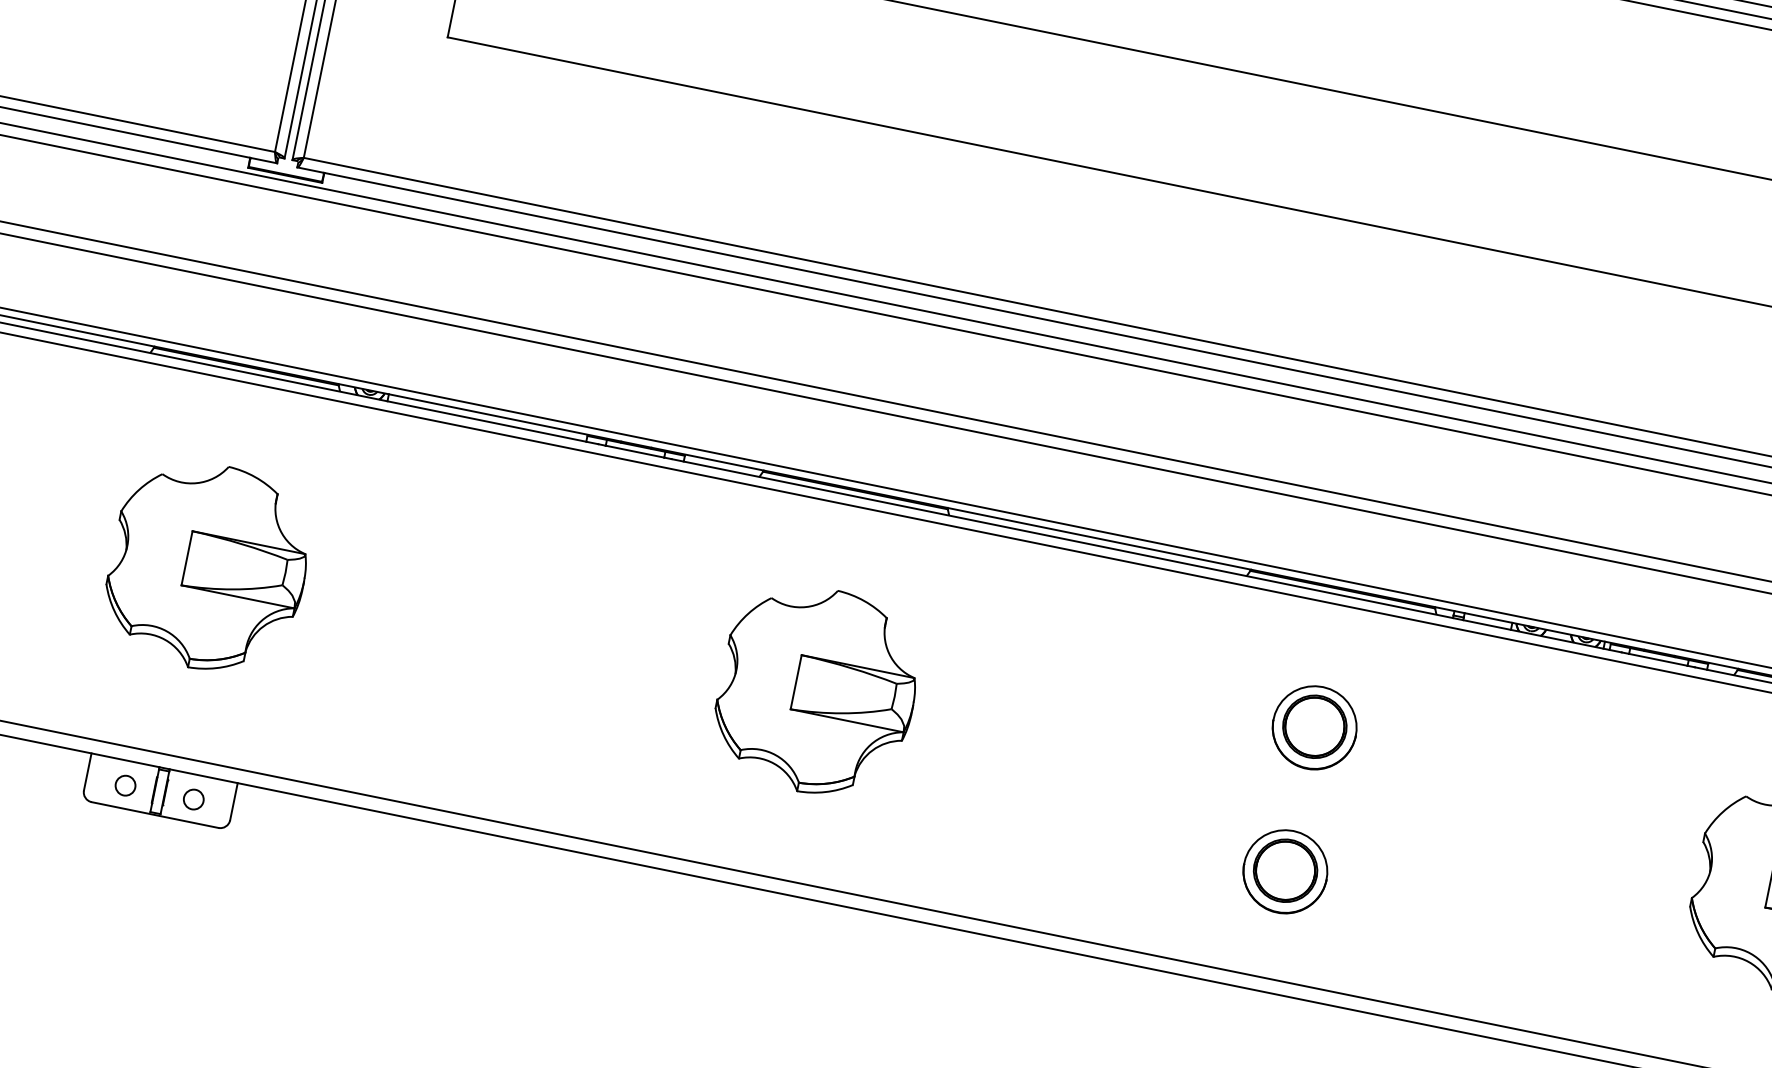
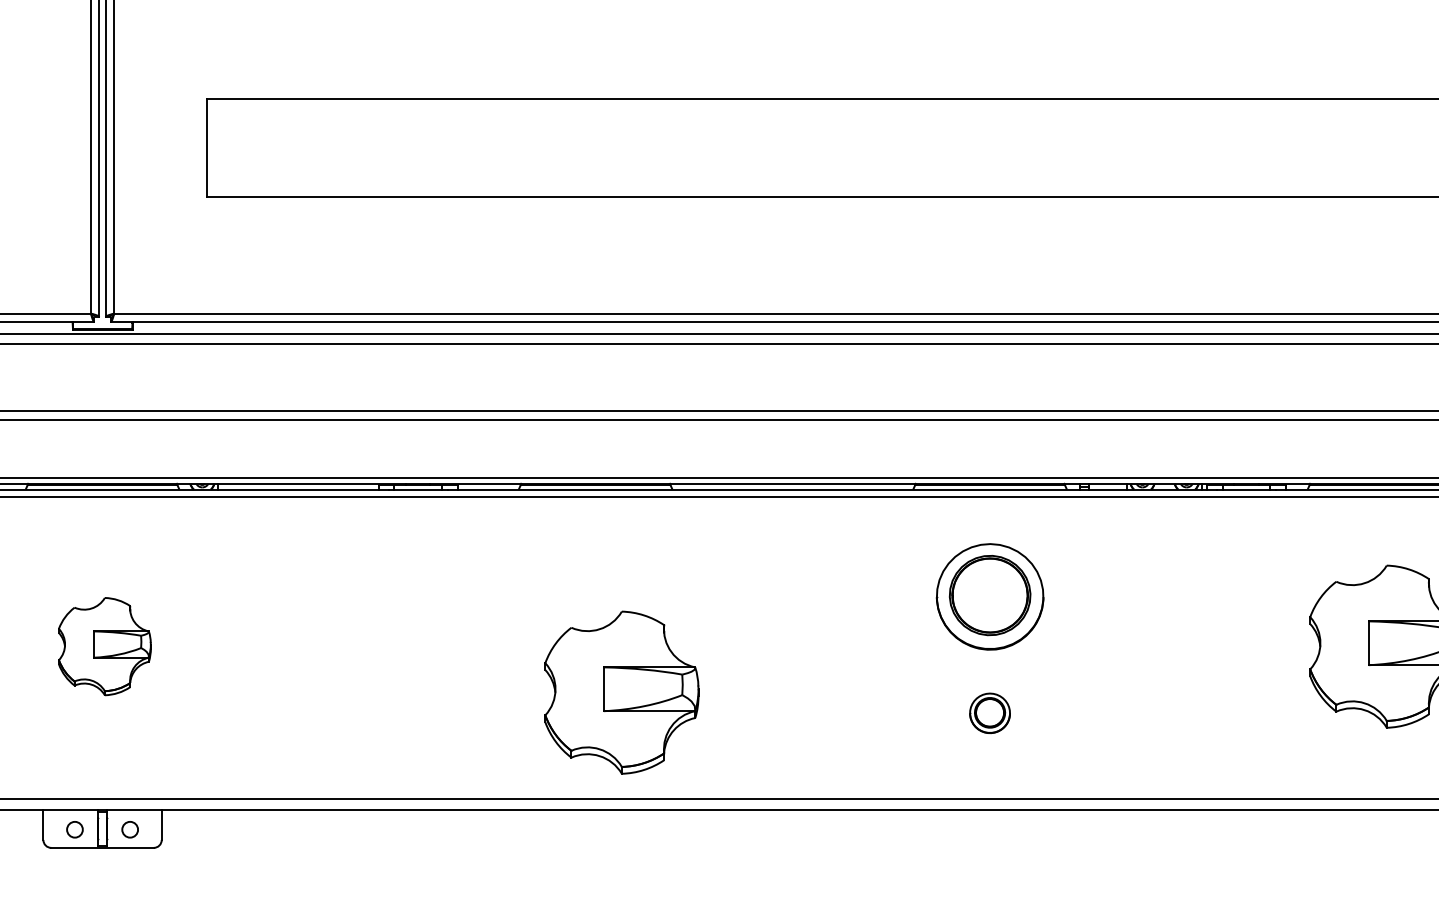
part: (208, 566) -> (104, 646), size x0.6
part: (817, 690) -> (621, 692), moved
part: (1313, 727) -> (989, 596), size x1.6
part: (1284, 871) -> (989, 713), size x0.6

